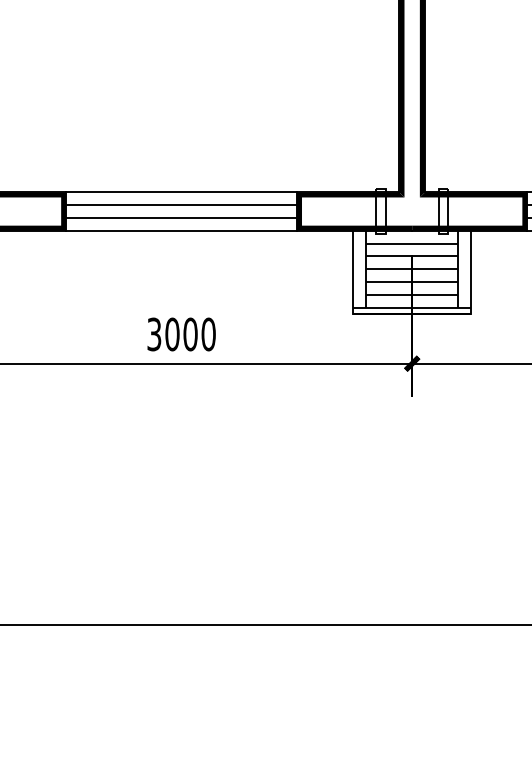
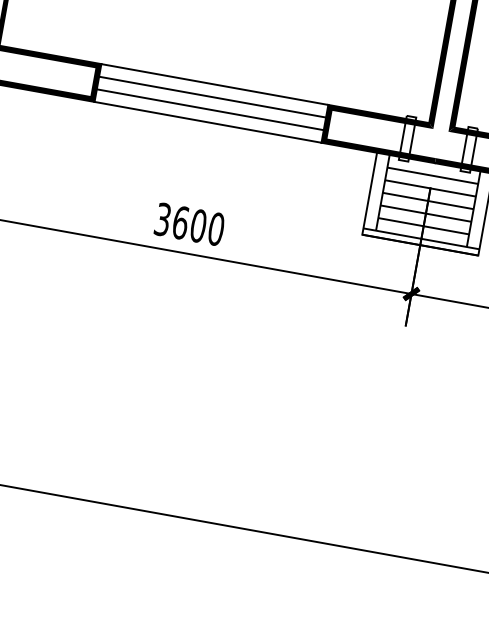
text: (172, 334) -> (180, 222), 3000 -> 3600

